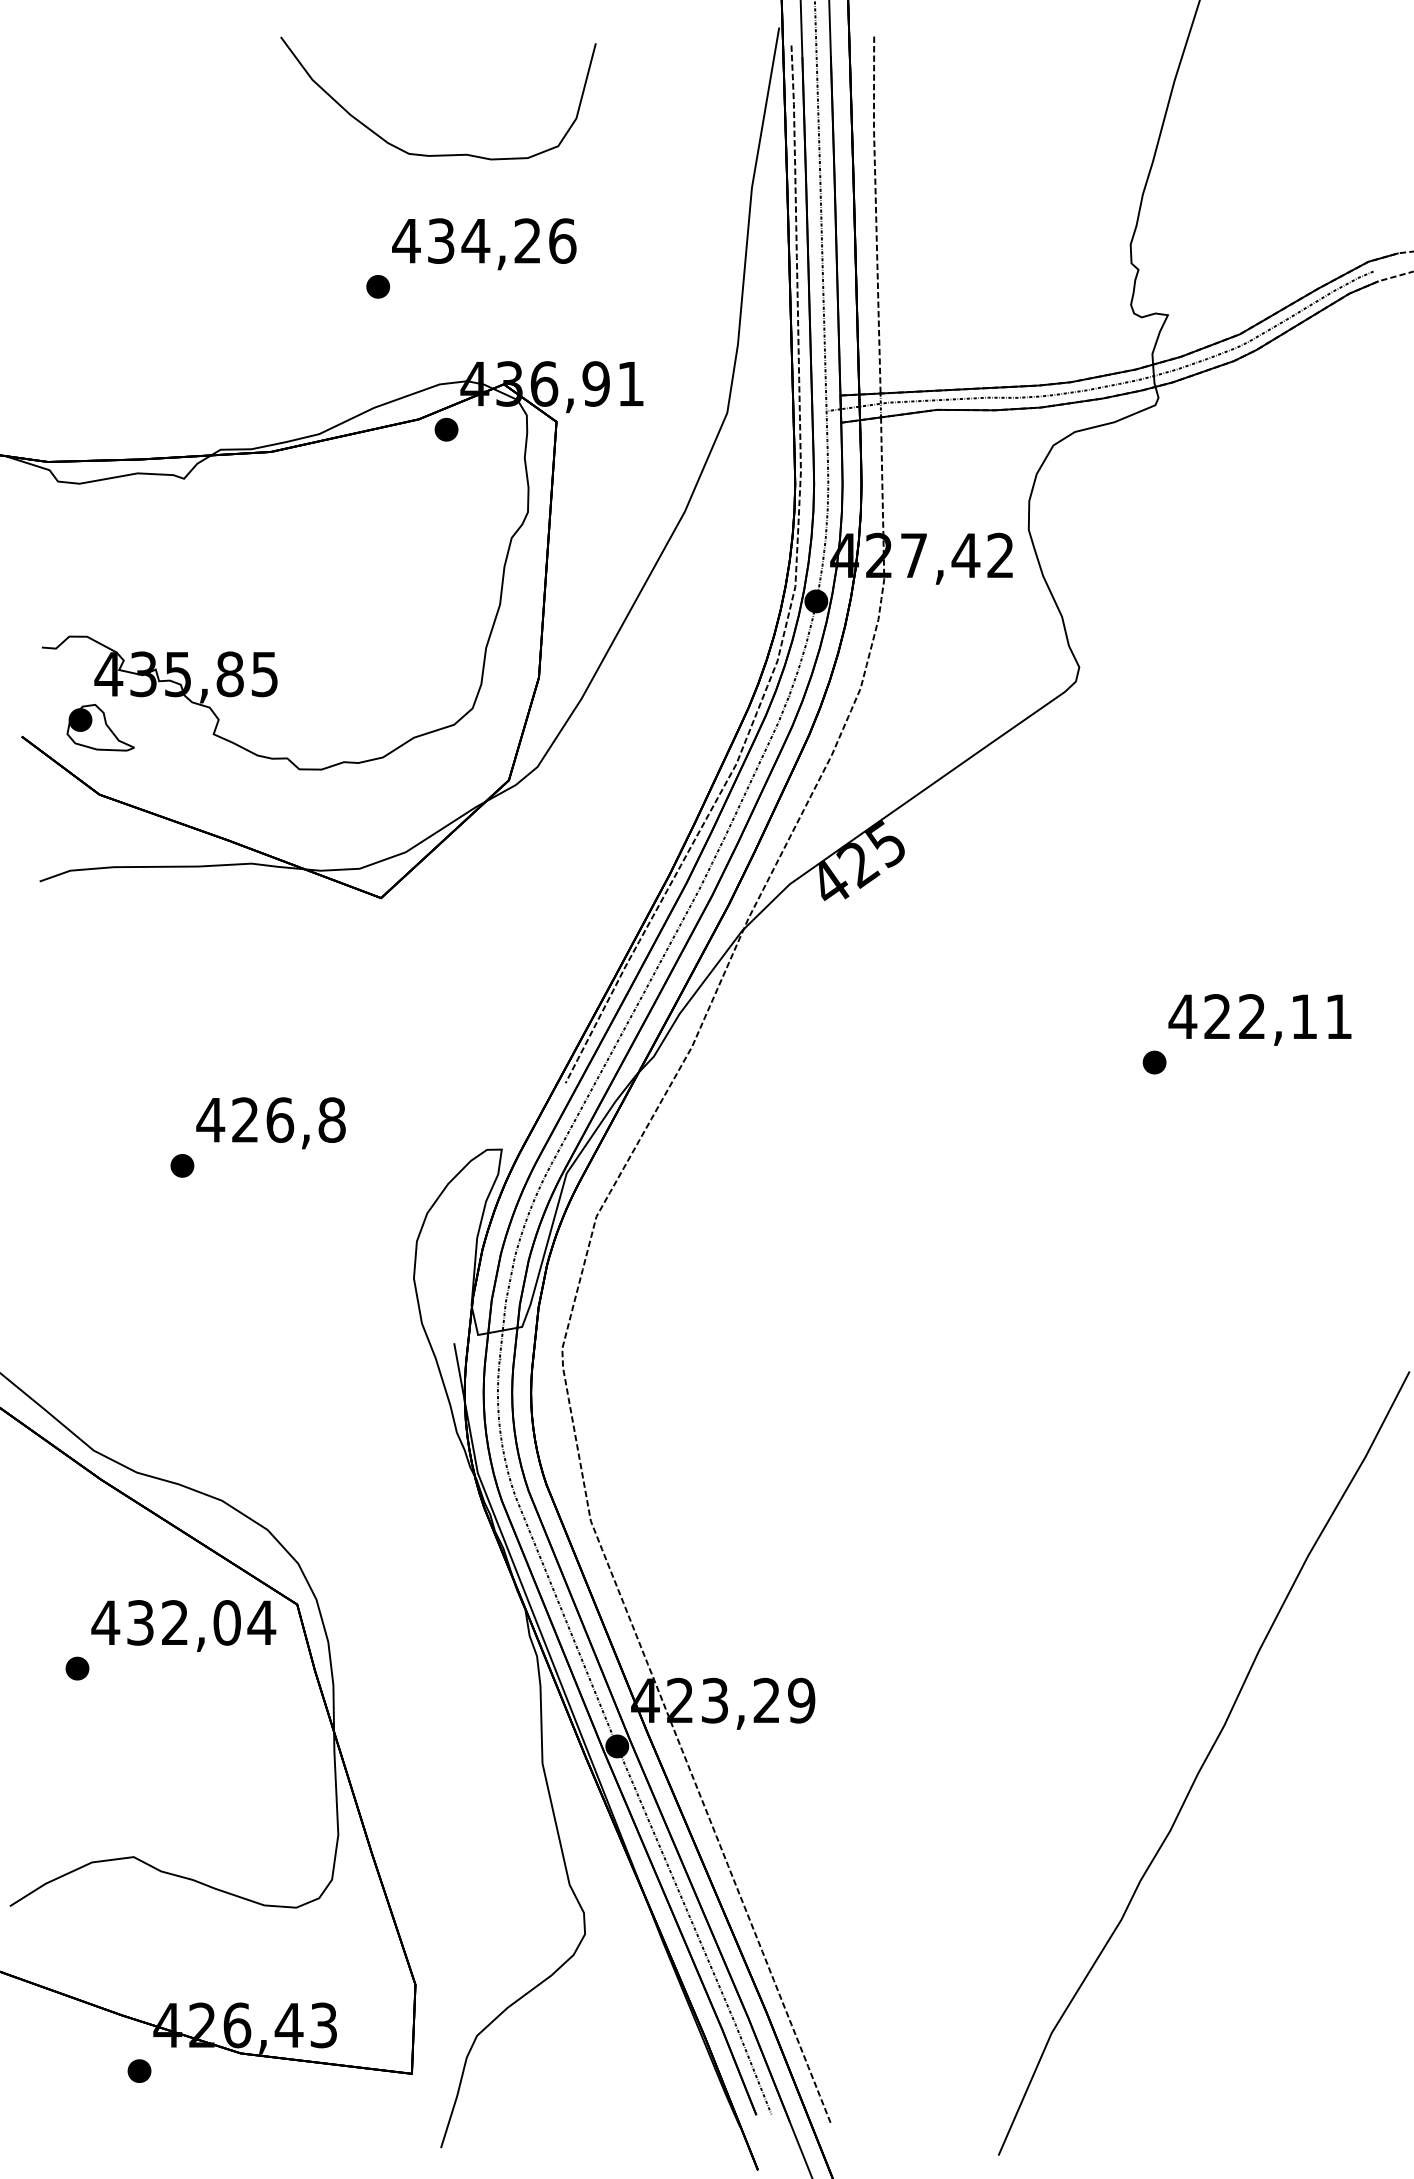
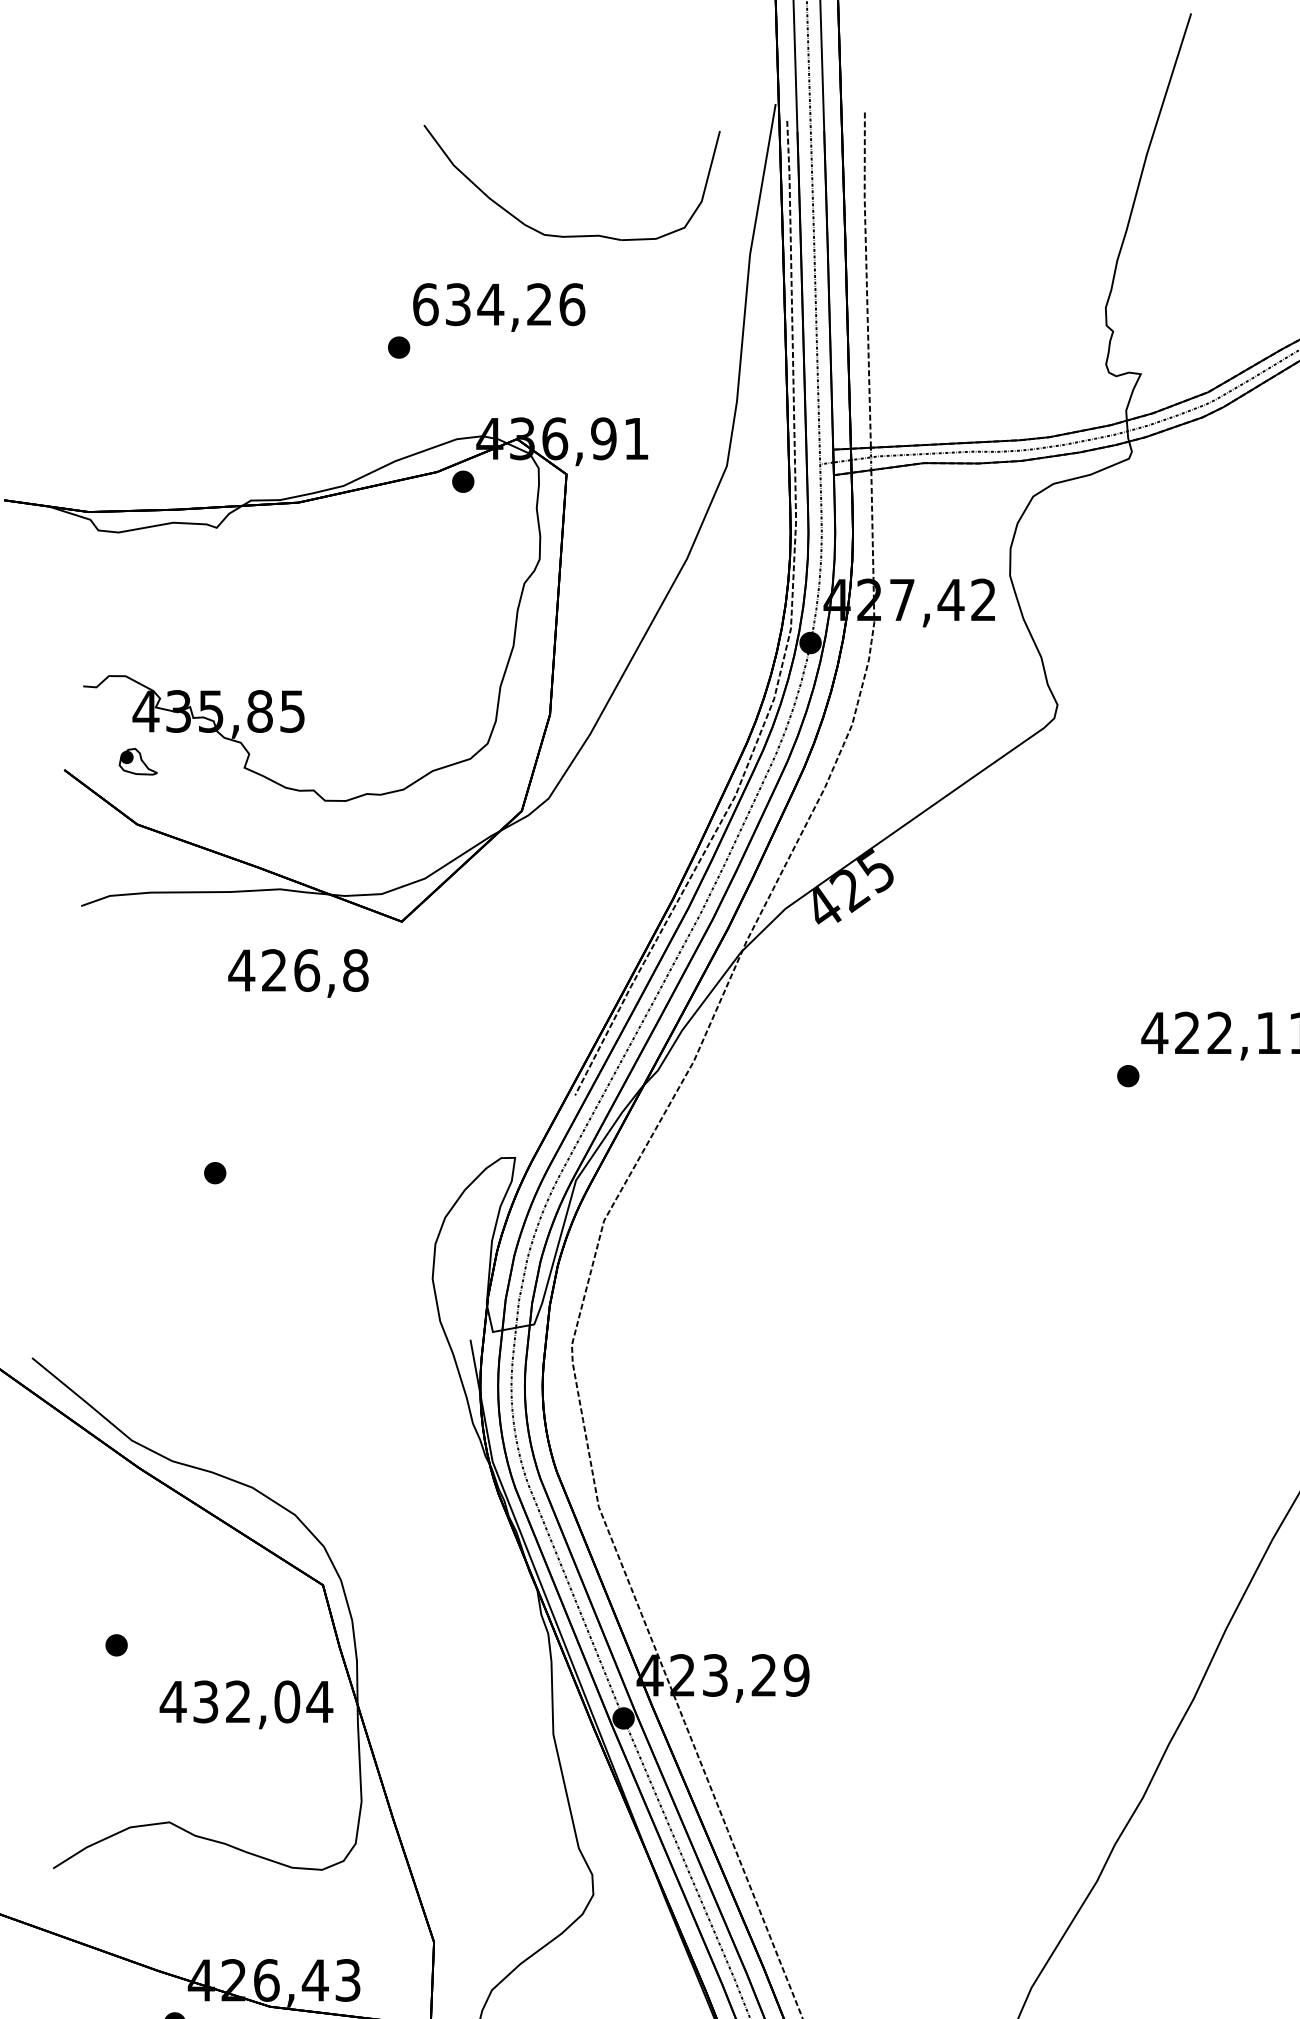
part: (438, 154) -> (572, 235), moved
text: (406, 240) -> (425, 304), 434,26 -> 634,26
part: (100, 727) -> (138, 761), size x0.6
text: (270, 1123) -> (297, 973), moved
text: (183, 1625) -> (246, 1704), moved

